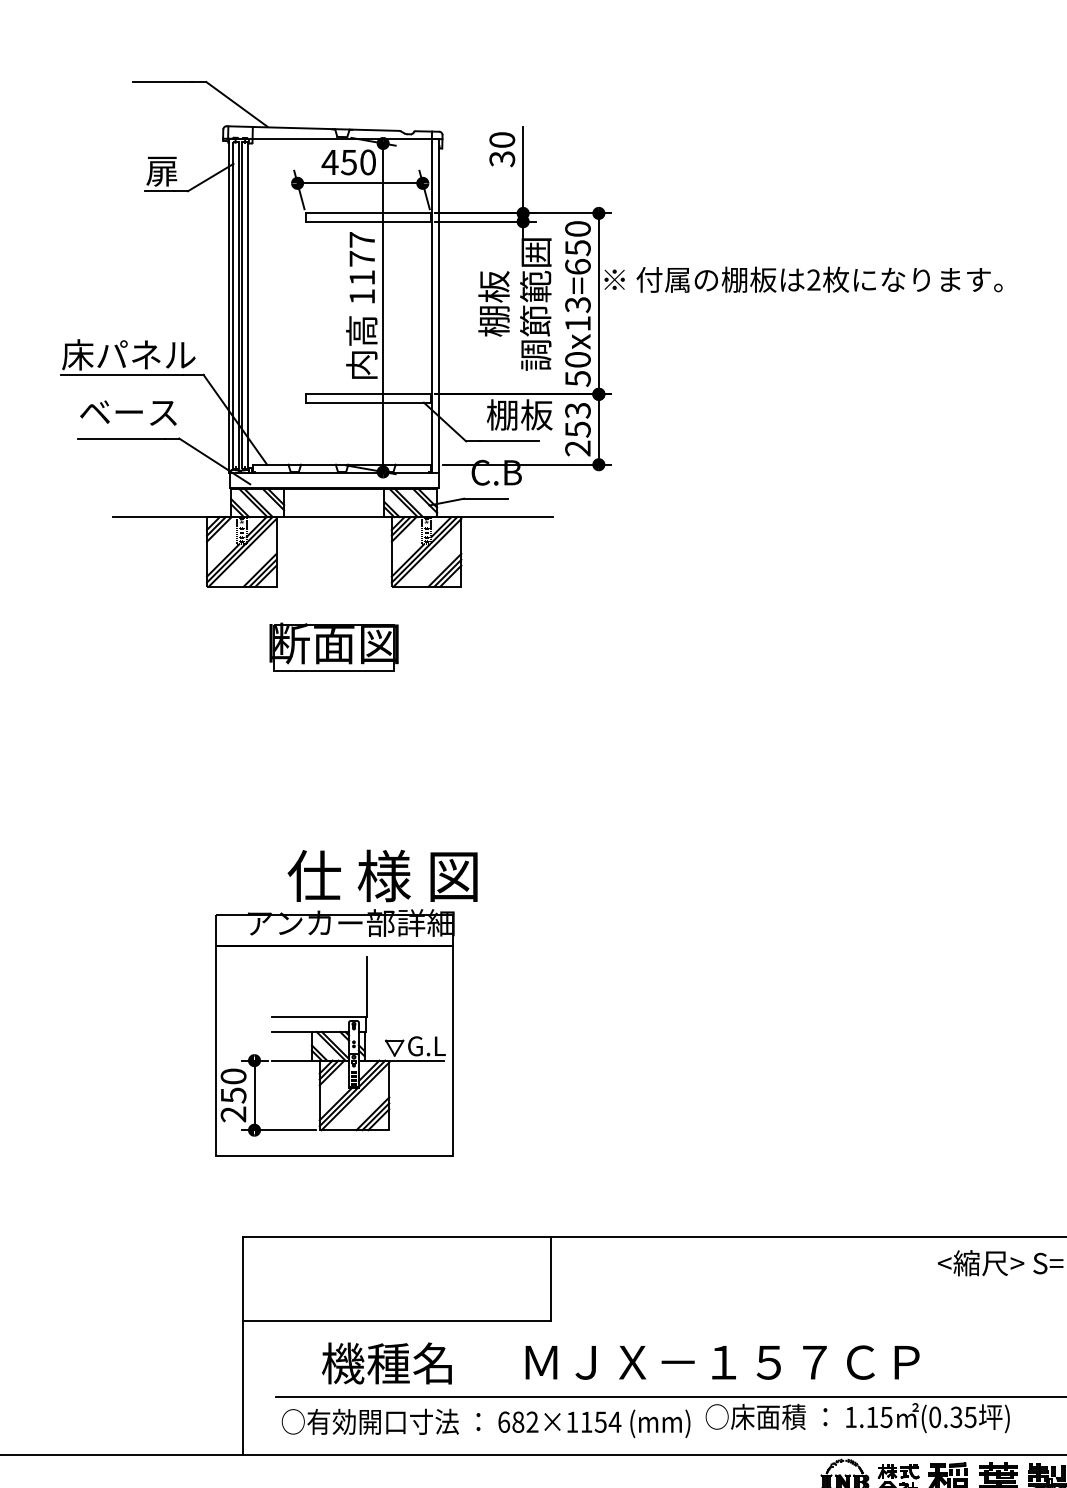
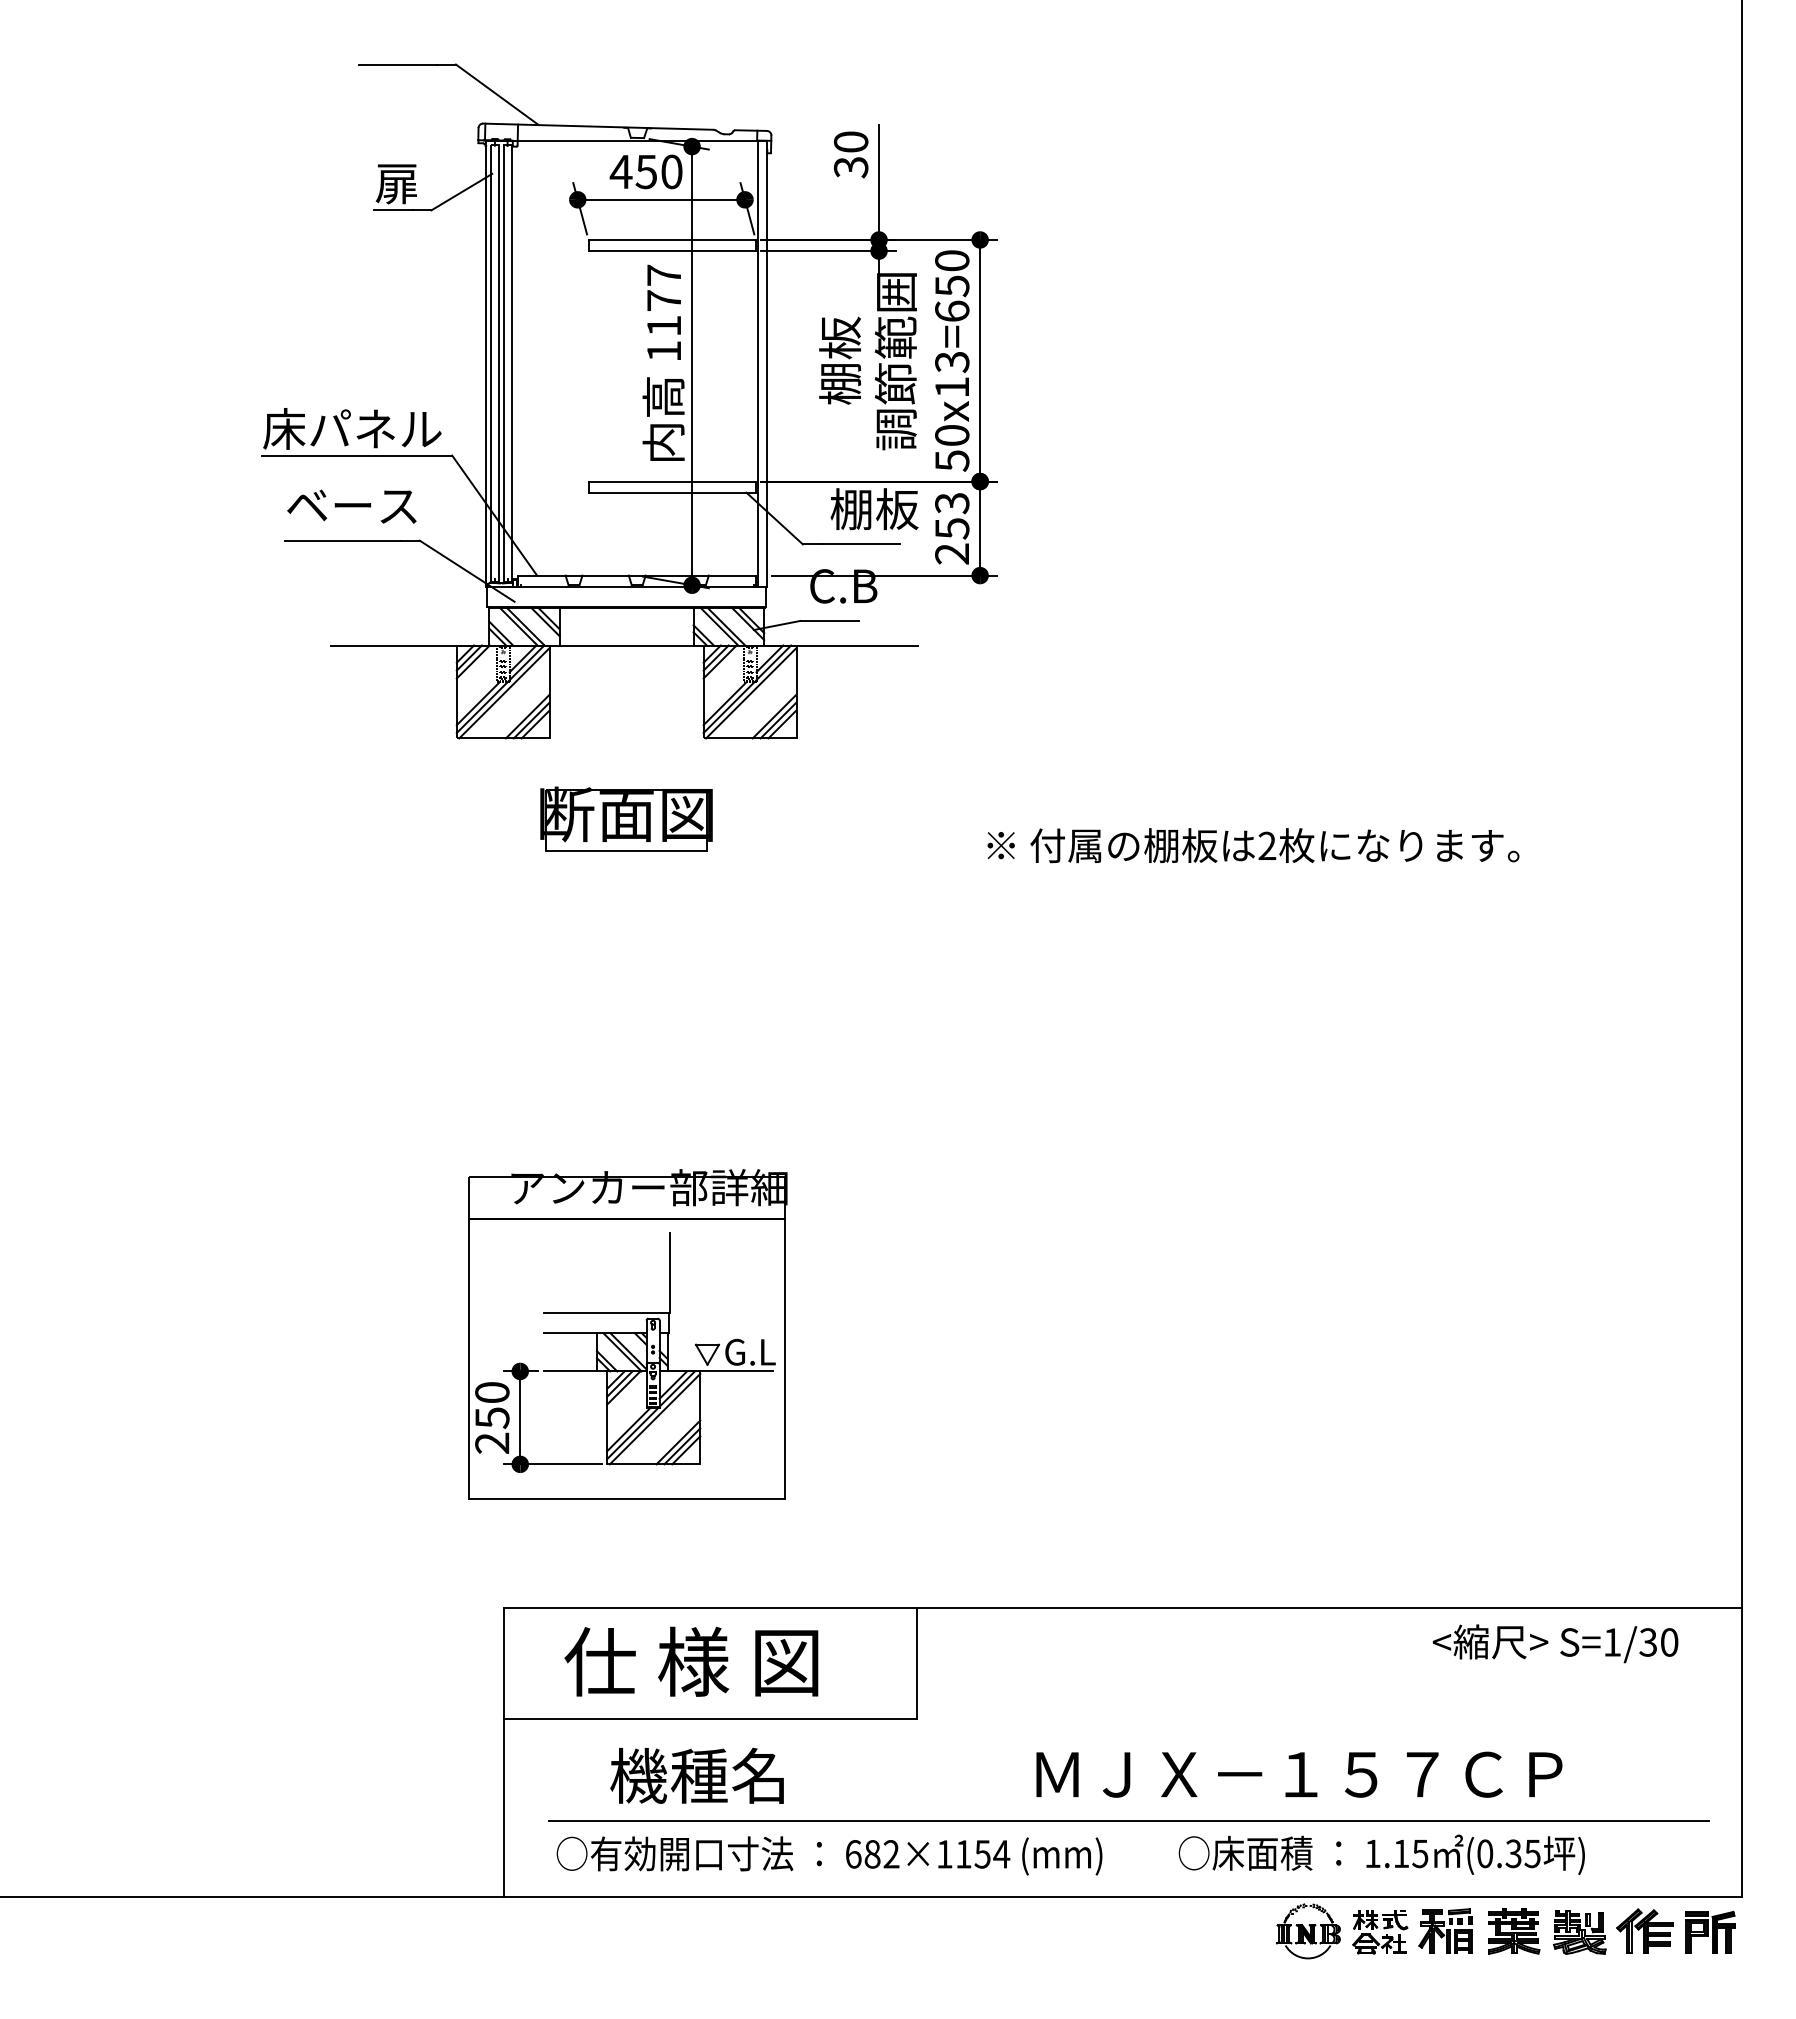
text: (803, 279) -> (1253, 845), moved
text: (382, 875) -> (691, 1661), moved
text: (722, 1362) -> (1299, 1774), moved
text: (857, 1417) -> (1381, 1854), moved

